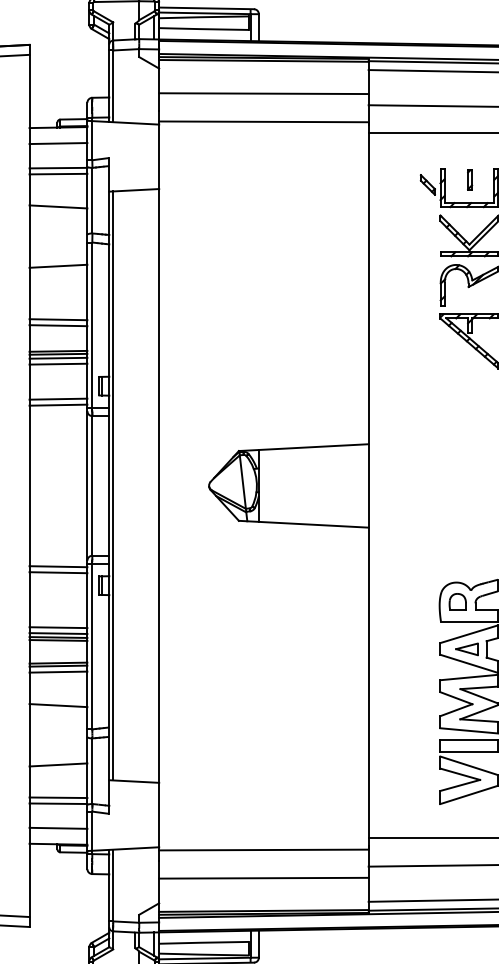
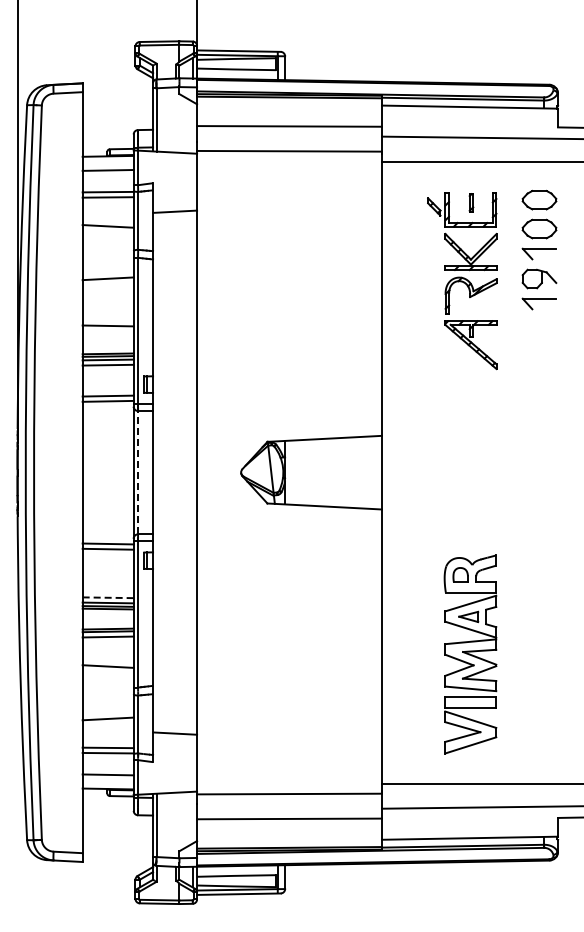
line: (57, 324) -> (107, 330), removed
line: (92, 485) -> (138, 472), solid -> dashed
line: (113, 485) -> (156, 472), removed
line: (58, 627) -> (108, 597), solid -> dashed

